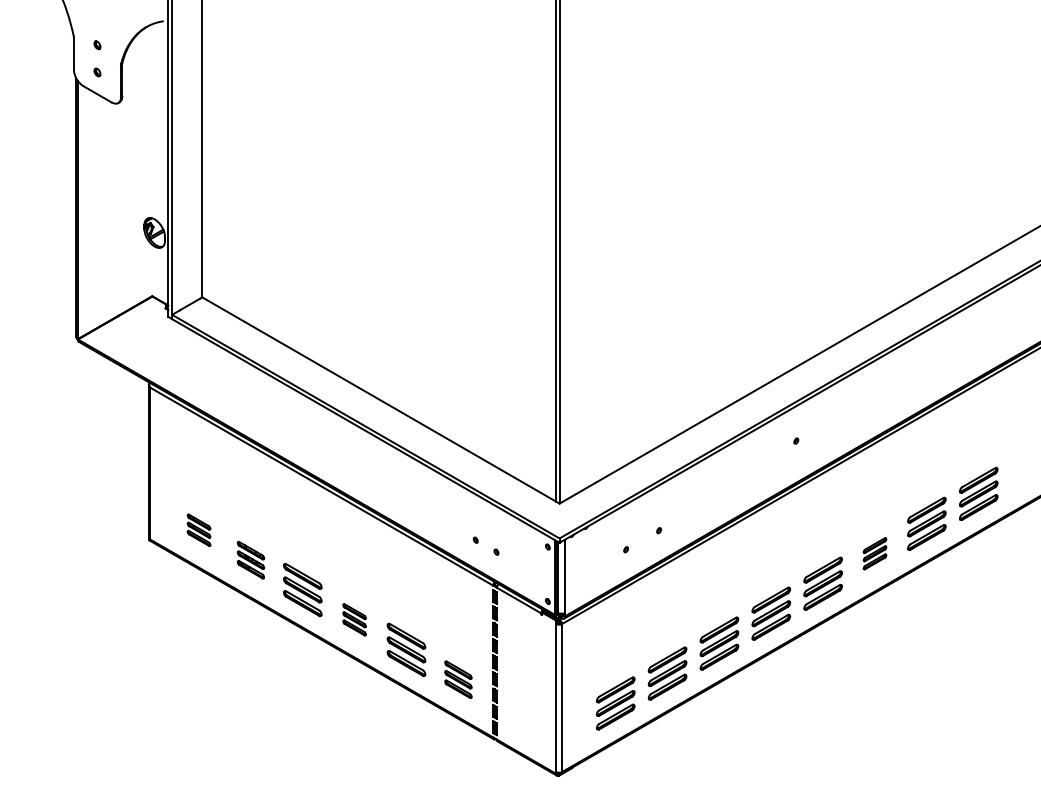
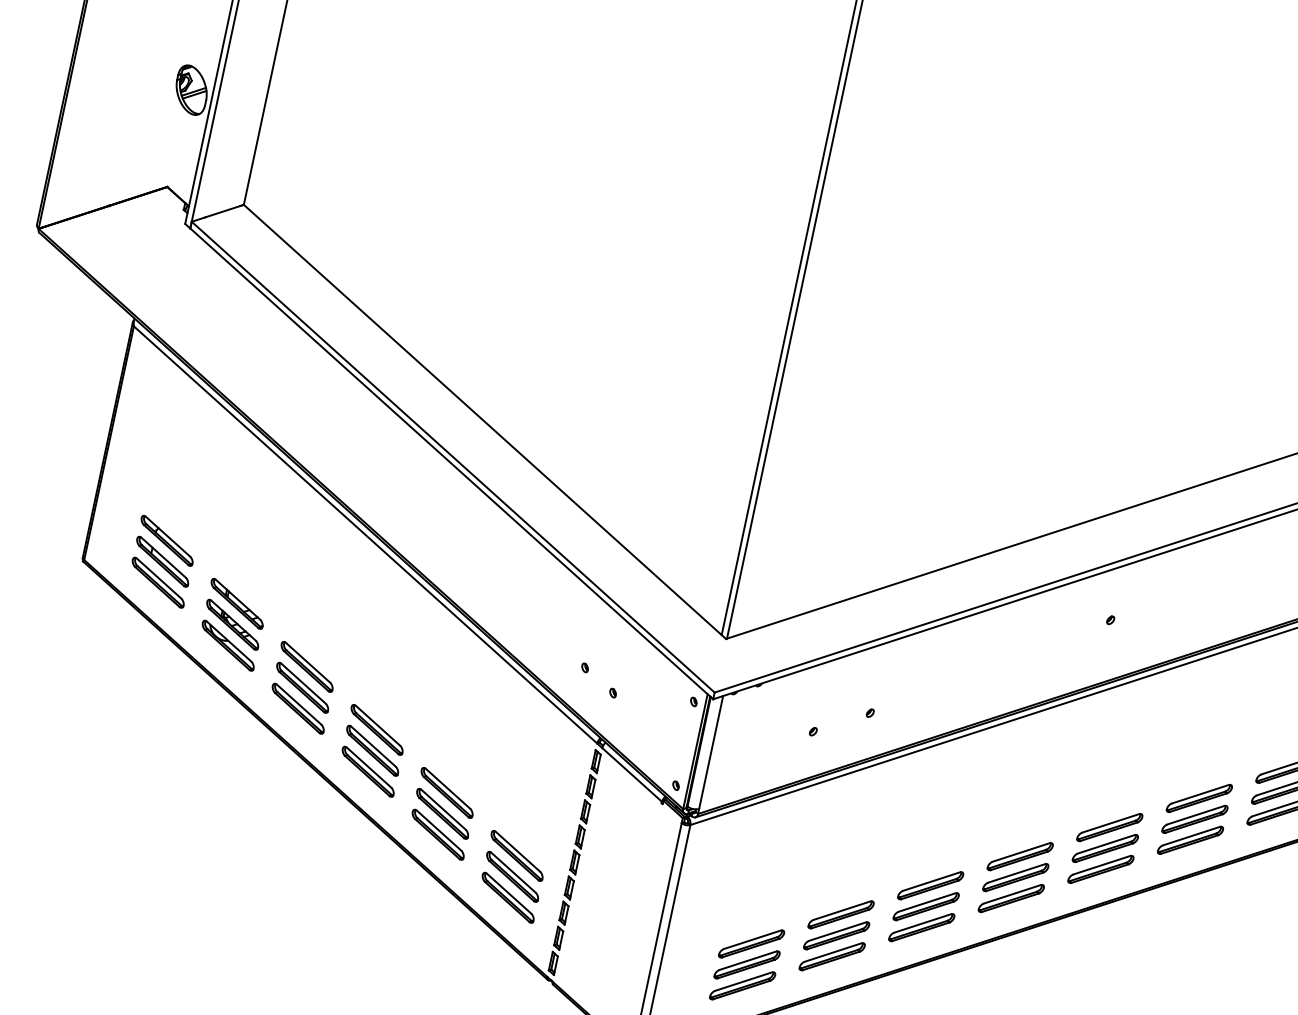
part: (198, 530) -> (161, 562), size x1.67
part: (874, 553) -> (1194, 818), size x1.67
part: (250, 560) -> (231, 625), size x1.43
part: (354, 619) -> (372, 750), size x1.67
part: (458, 679) -> (513, 876), size x1.43

